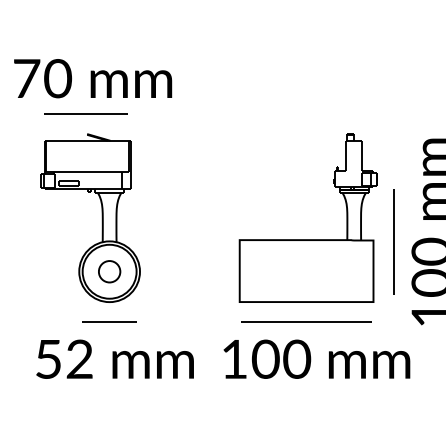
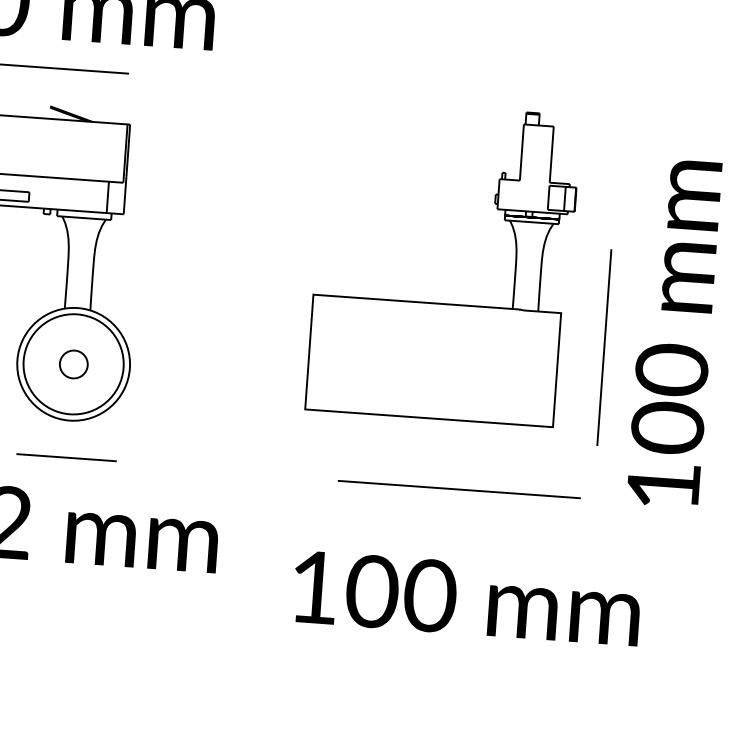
part: (307, 239) -> (439, 302), moved
part: (109, 271) -> (73, 363), size x0.7
line: (306, 321) -> (459, 488), moved
text: (316, 358) -> (466, 596), moved

